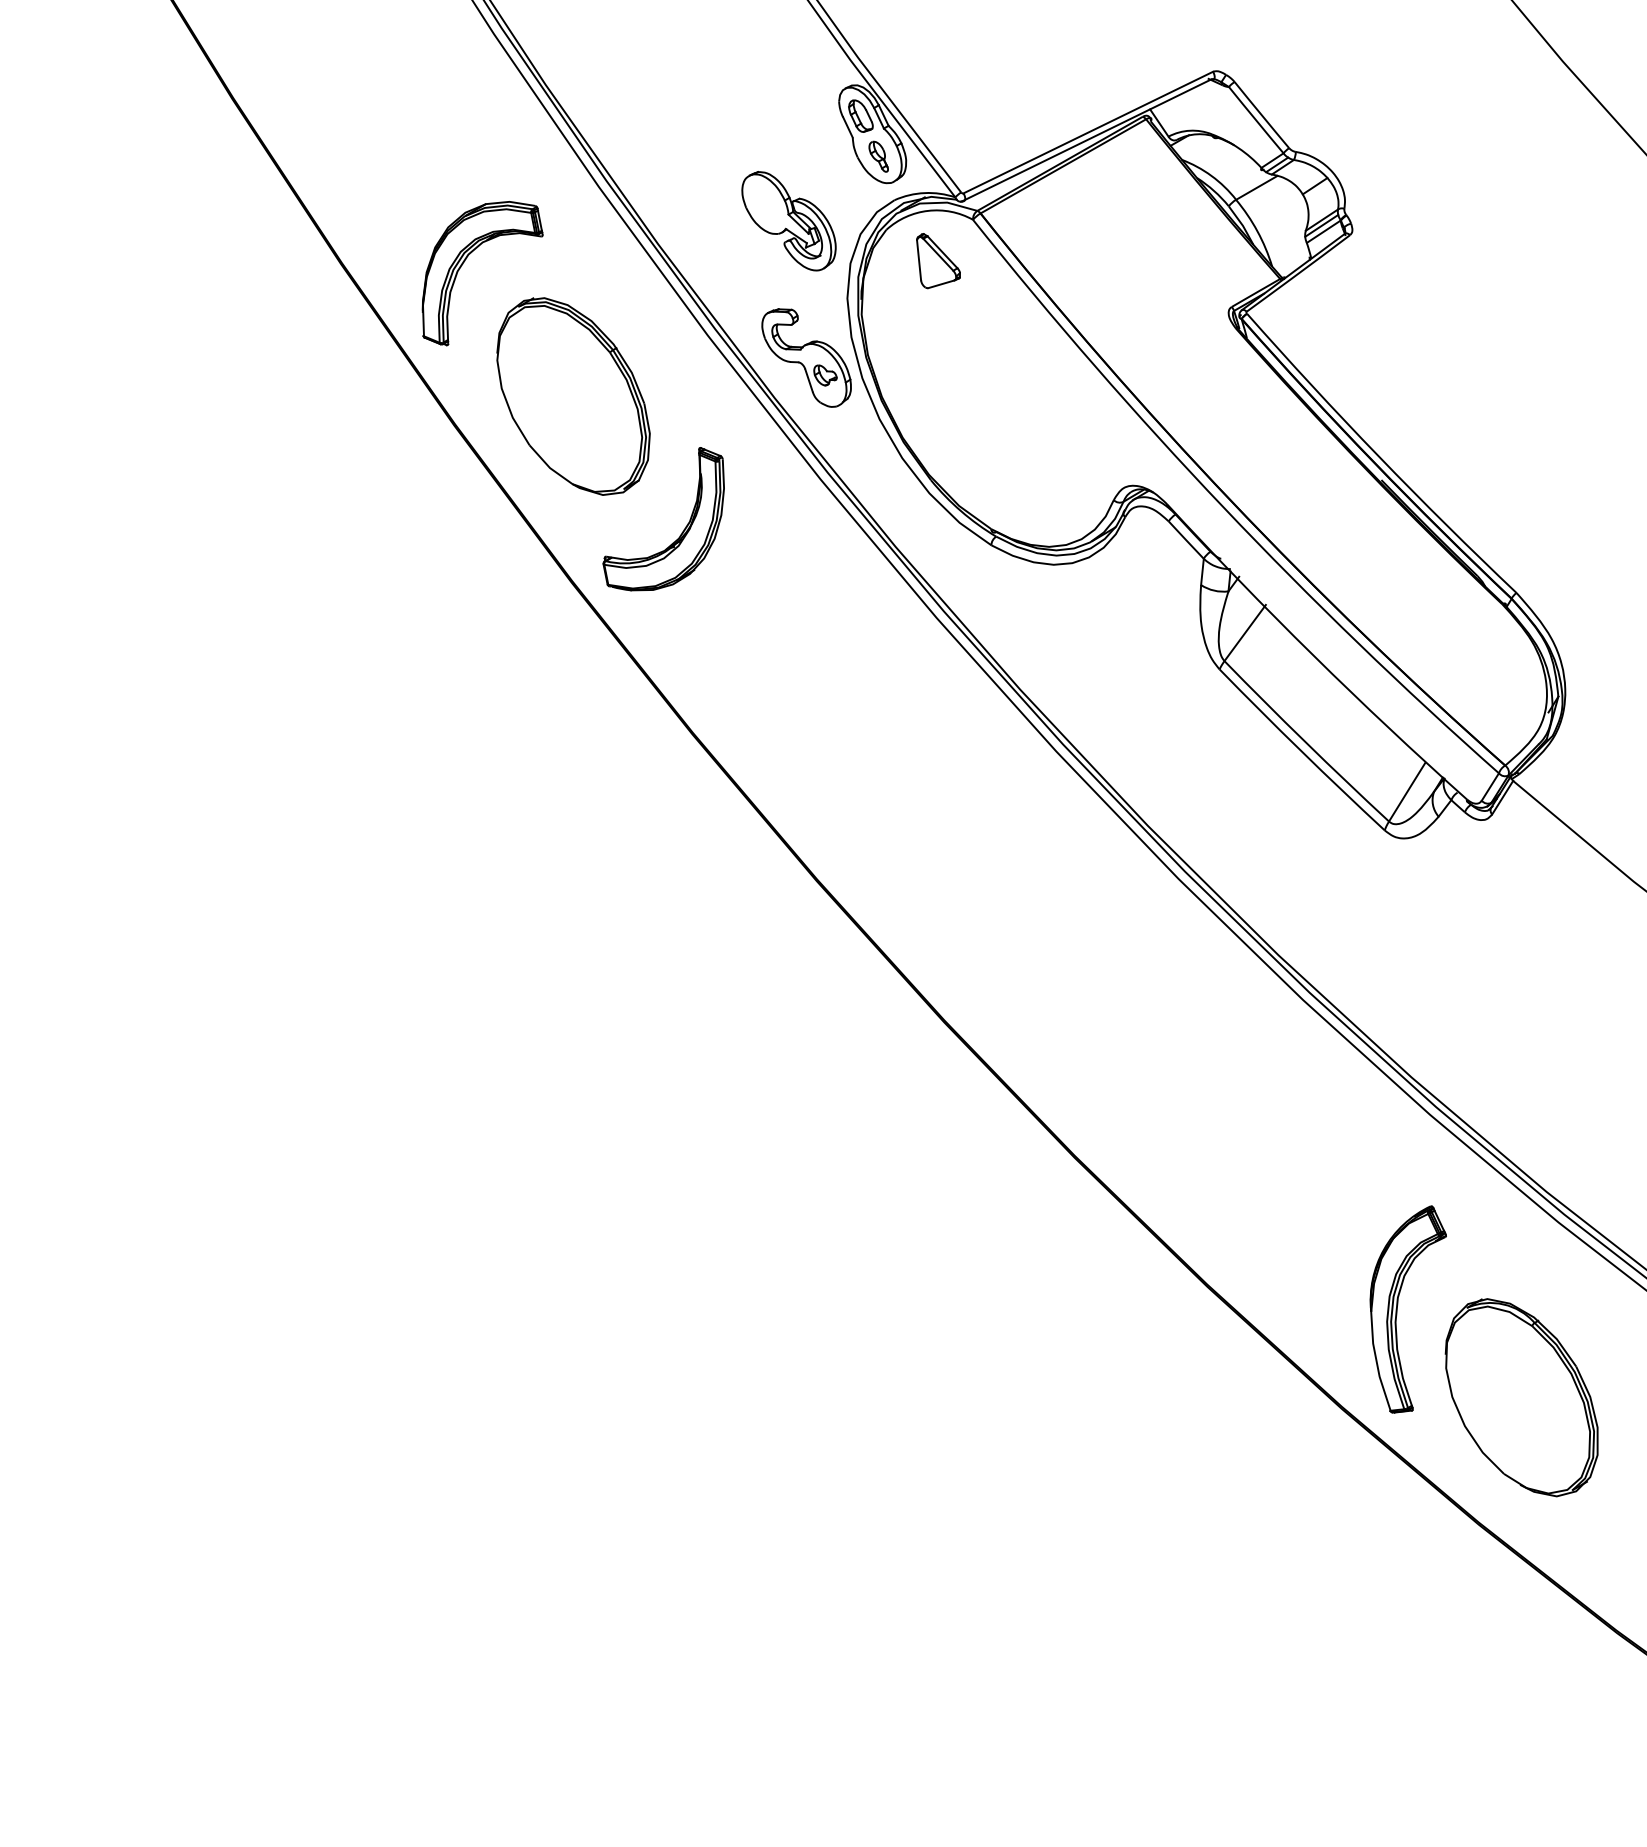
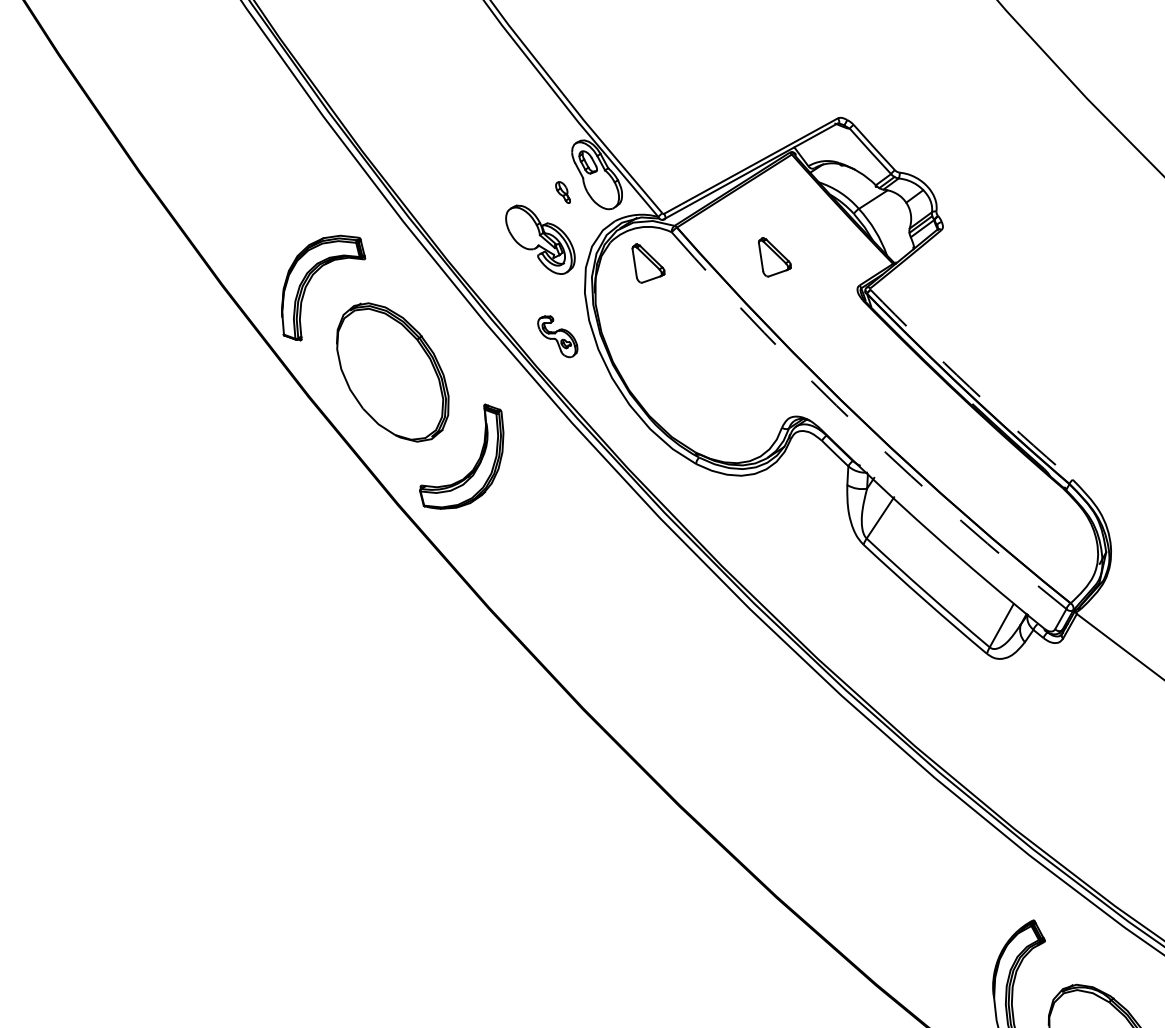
part: (878, 156) -> (562, 192), moved
part: (1115, 261) -> (774, 257), added
part: (806, 357) -> (557, 336), size x0.6
arc: (1378, 456) -> (969, 387), solid -> dashed
arc: (1224, 507) -> (861, 428), solid -> dashed

